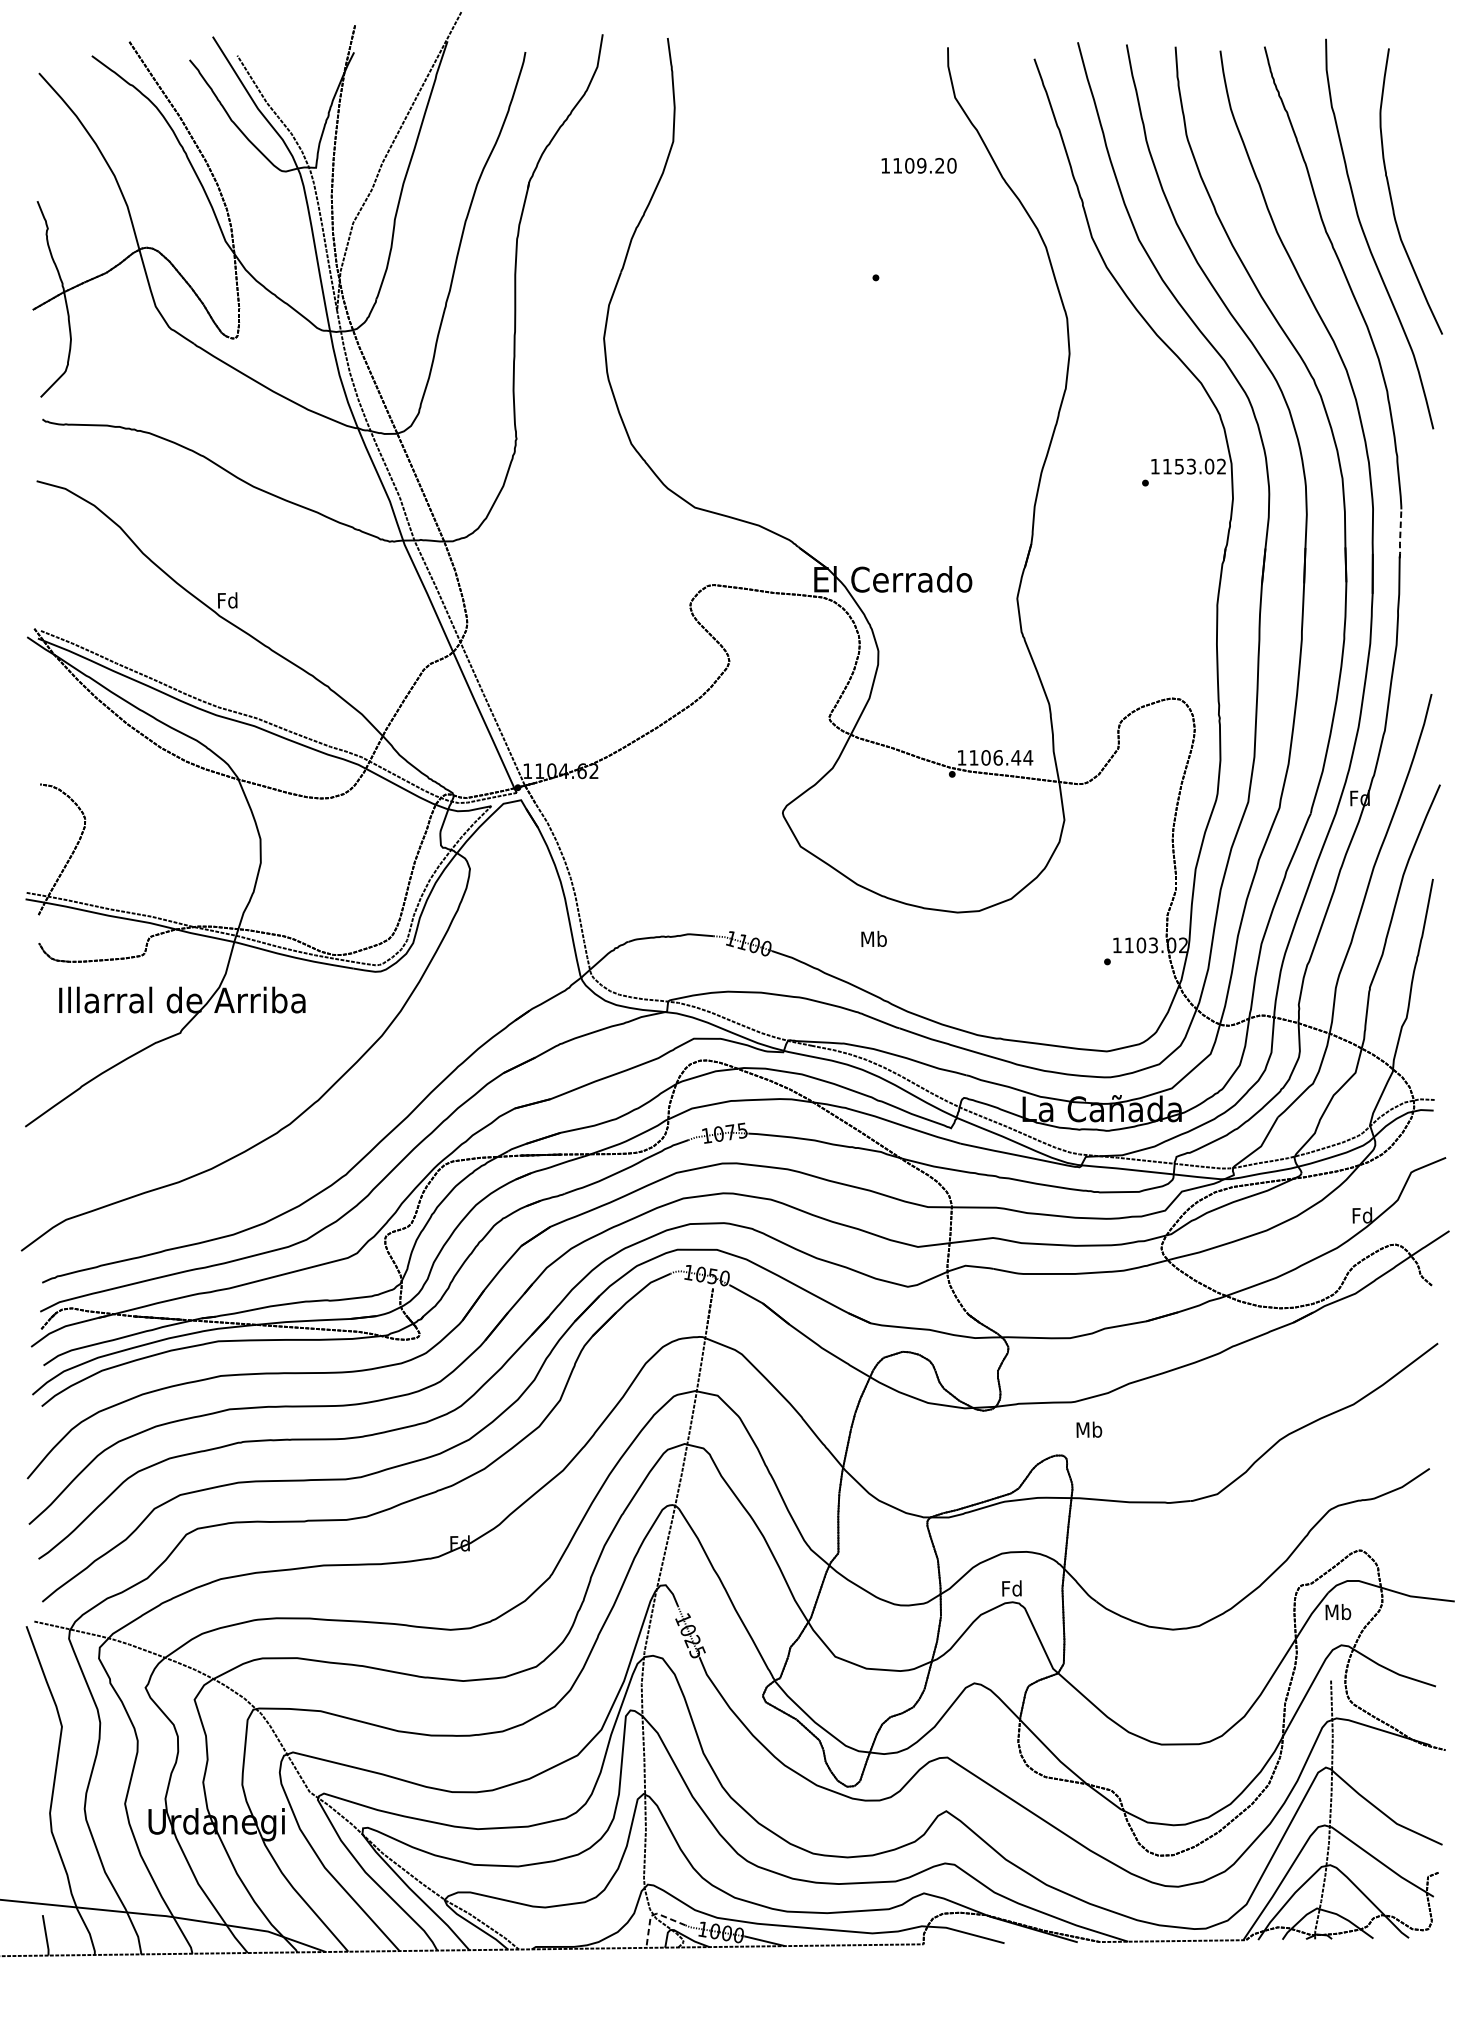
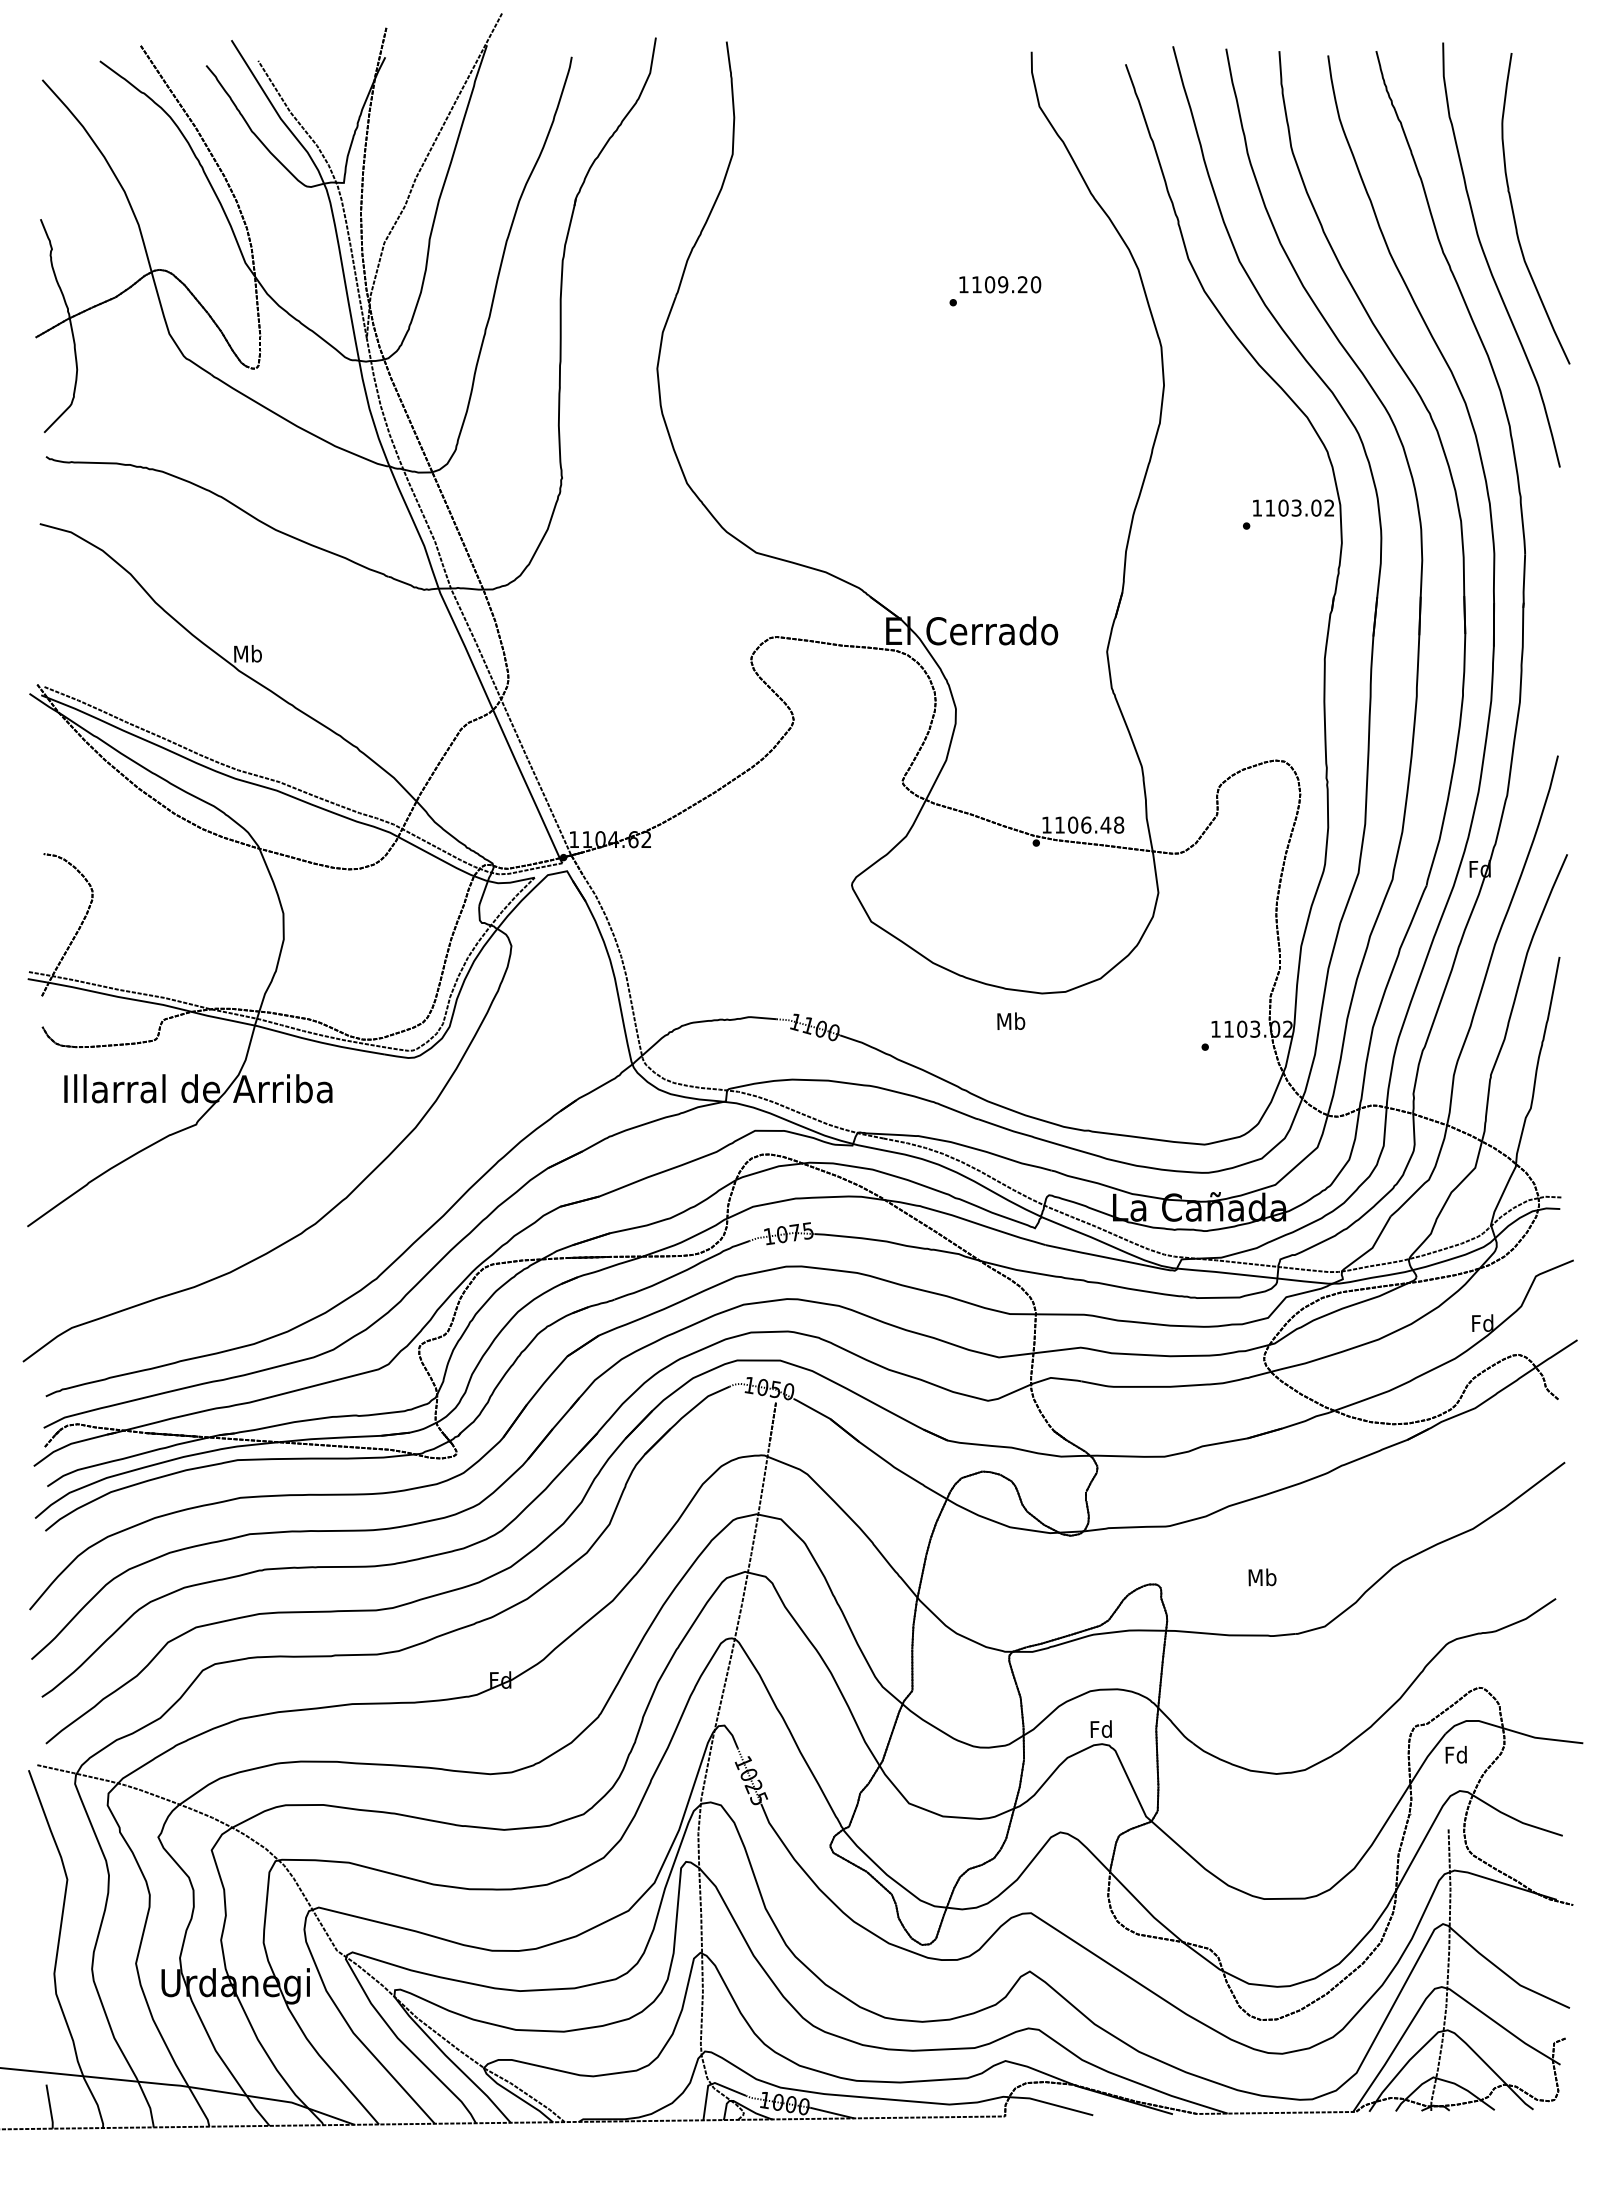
text: (919, 165) -> (1000, 284), moved
text: (1179, 466) -> (1283, 507), 1153.02 -> 1103.02
line: (1399, 534) -> (1523, 582), dashed -> solid
text: (227, 600) -> (247, 653), Fd -> Mb
text: (1027, 757) -> (1118, 824), 1106.44 -> 1106.48
text: (874, 938) -> (1011, 1020), moved
text: (1089, 1429) -> (1262, 1577), moved
text: (1338, 1611) -> (1456, 1754), Mb -> Fd
line: (652, 1914) -> (710, 2084), dashed -> solid

